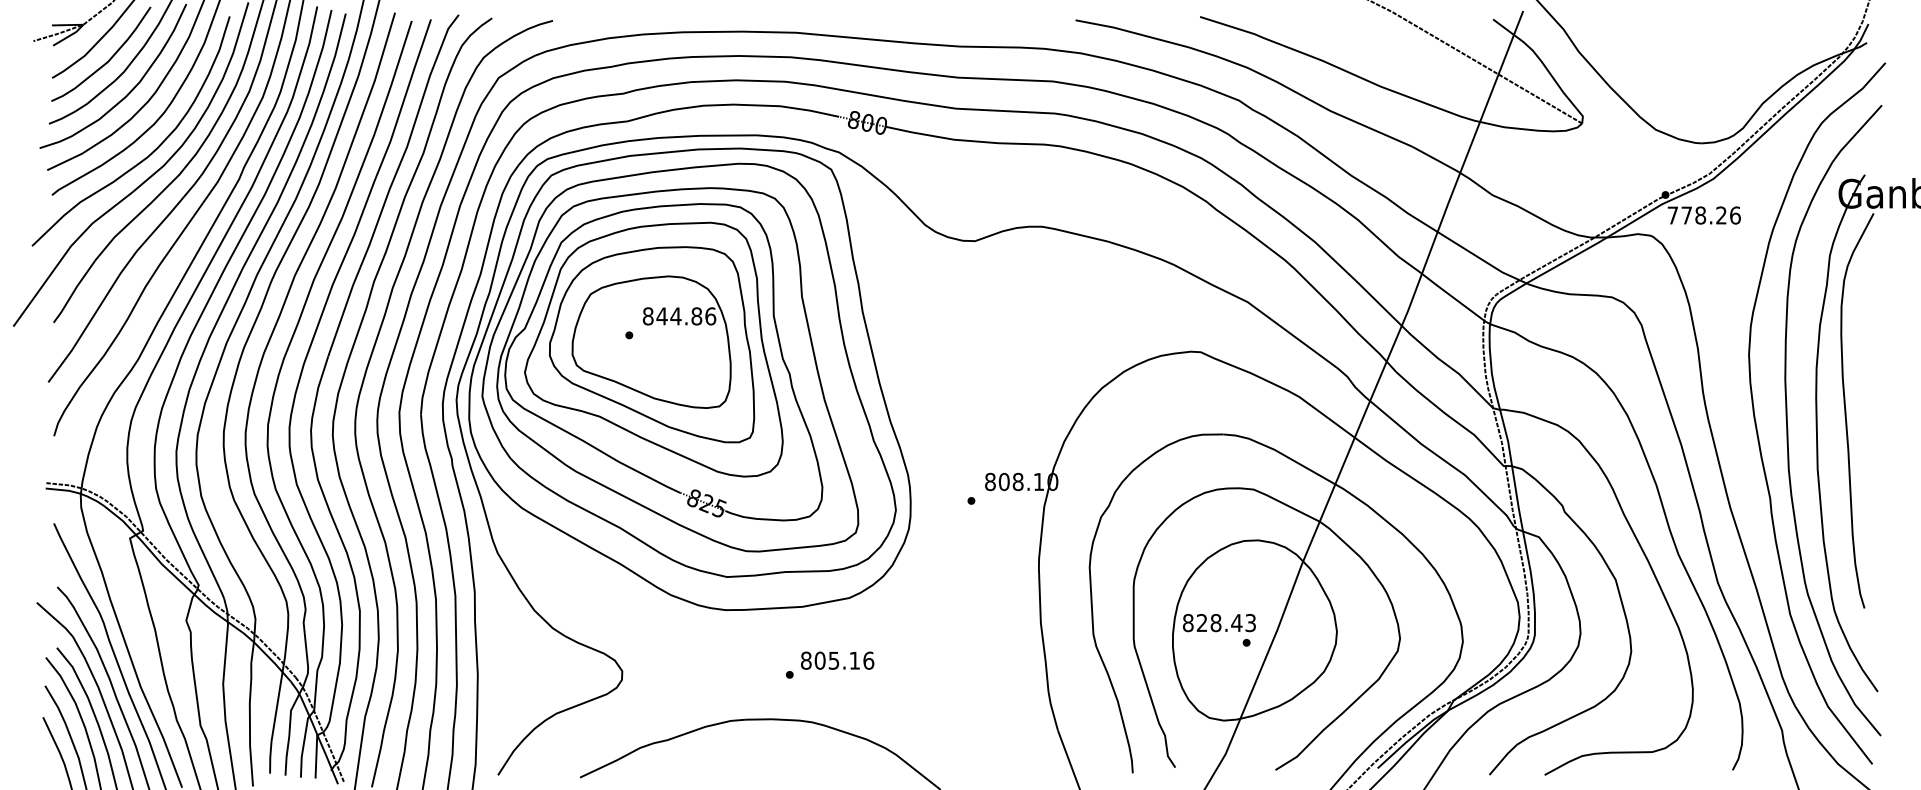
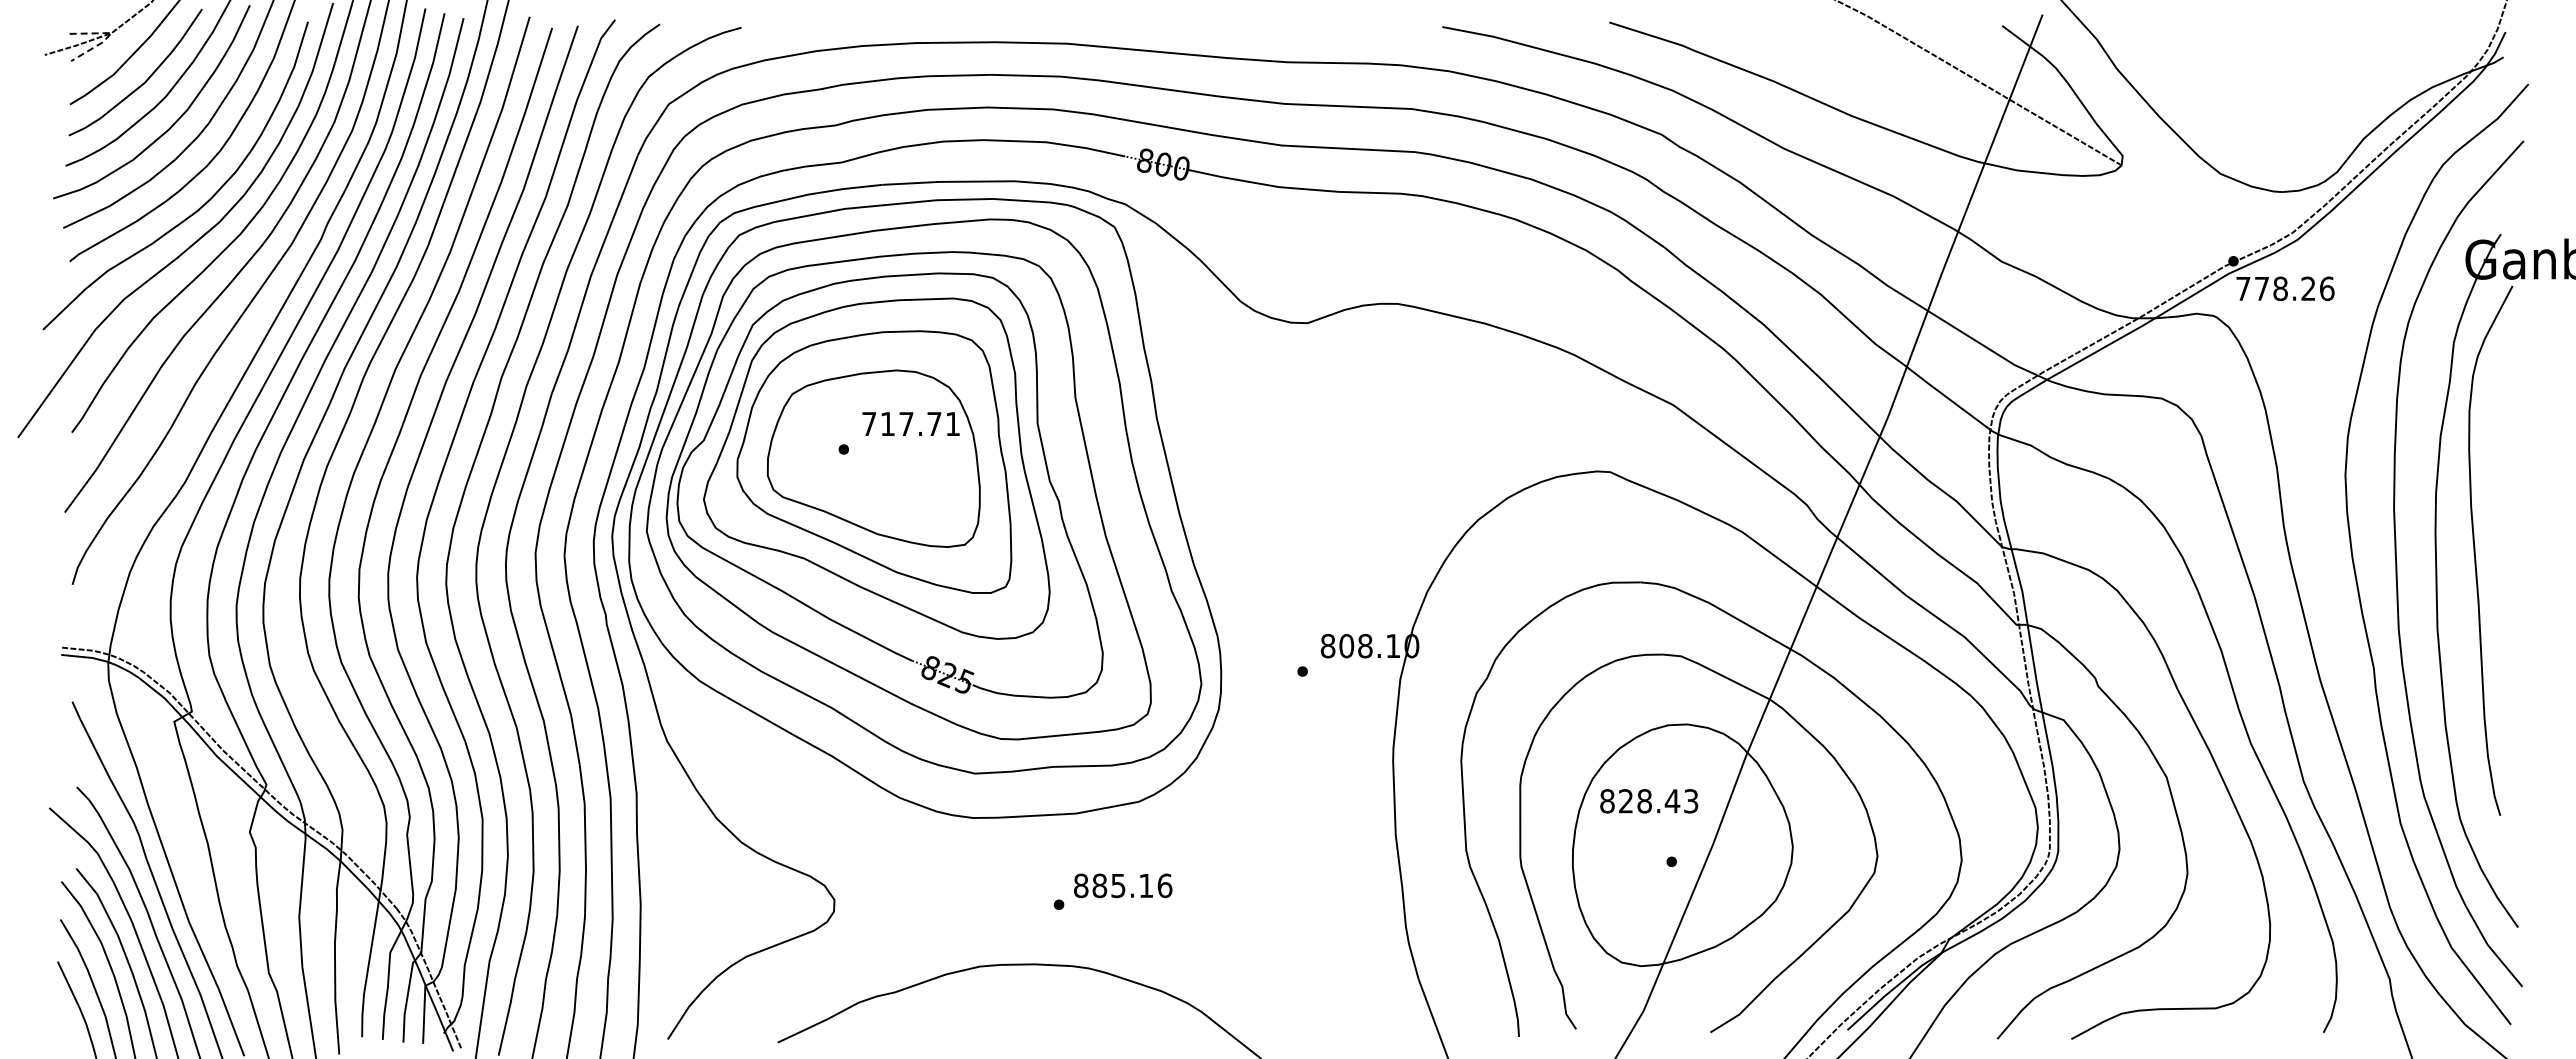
line: (81, 26) -> (109, 35), solid -> dashed
text: (679, 315) -> (911, 423), 844.86 -> 717.71
text: (1219, 623) -> (1649, 801), moved
text: (819, 660) -> (1099, 885), 805.16 -> 885.16

